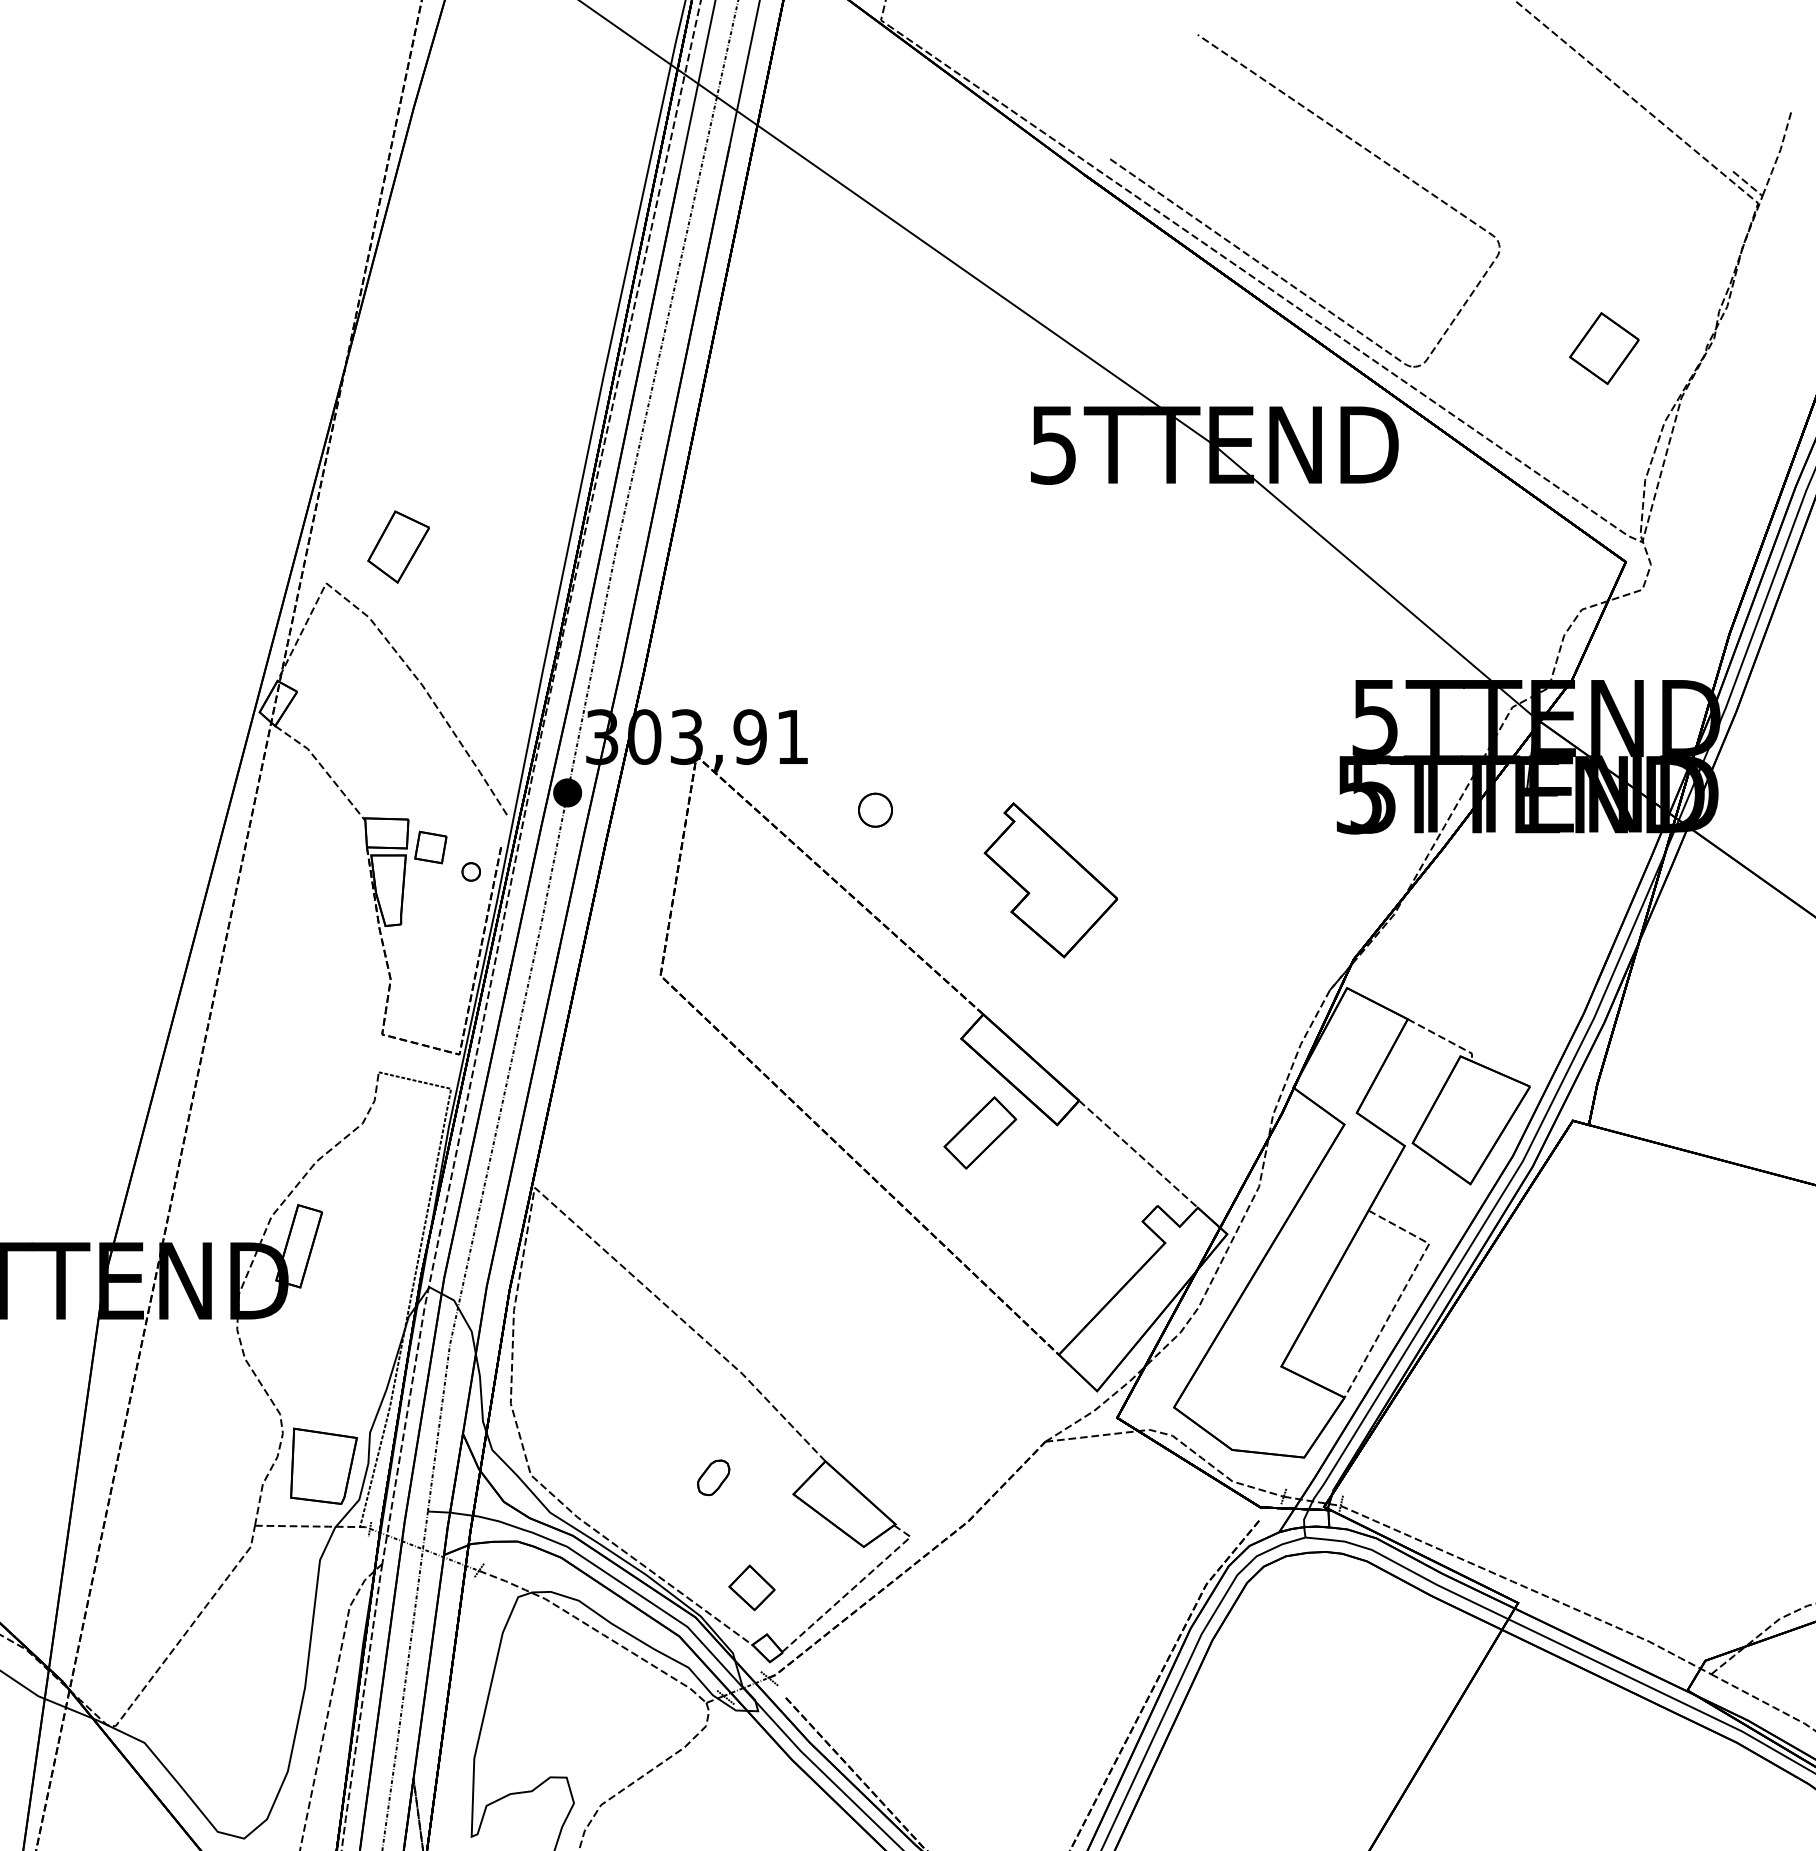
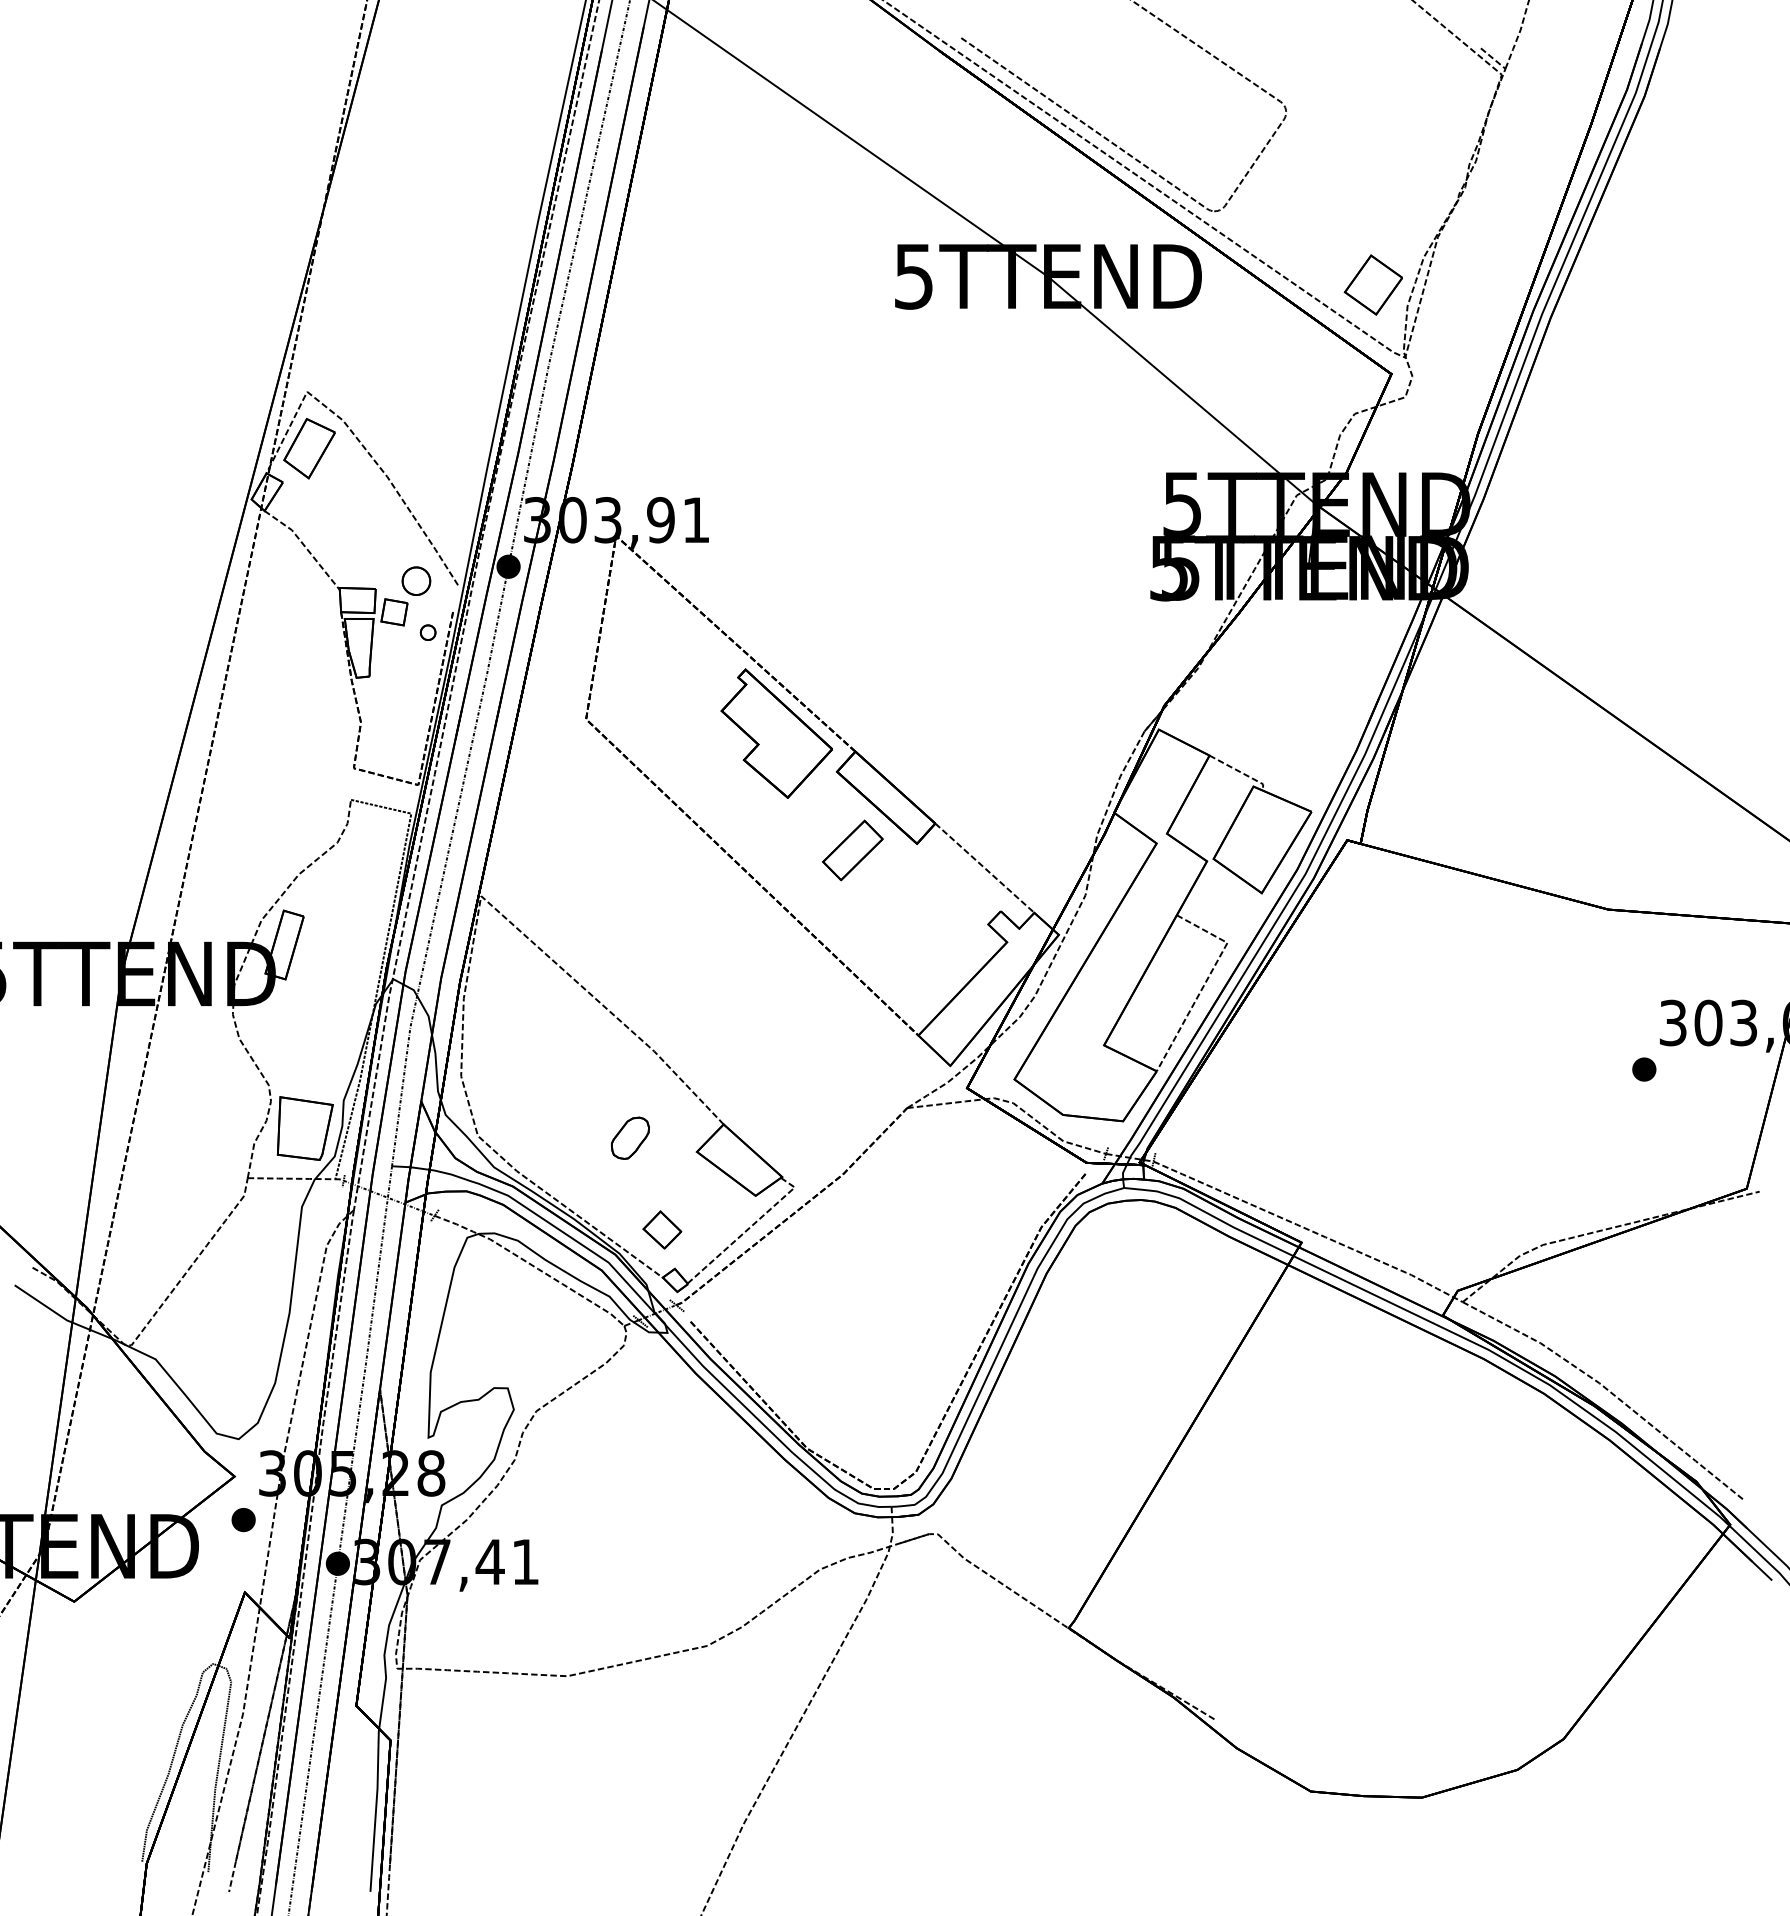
part: (1603, 347) -> (1372, 284), moved
part: (398, 546) -> (309, 448), moved
part: (875, 809) -> (416, 580), moved
part: (1050, 880) -> (776, 733), moved
part: (713, 1476) -> (630, 1137), size x1.43

